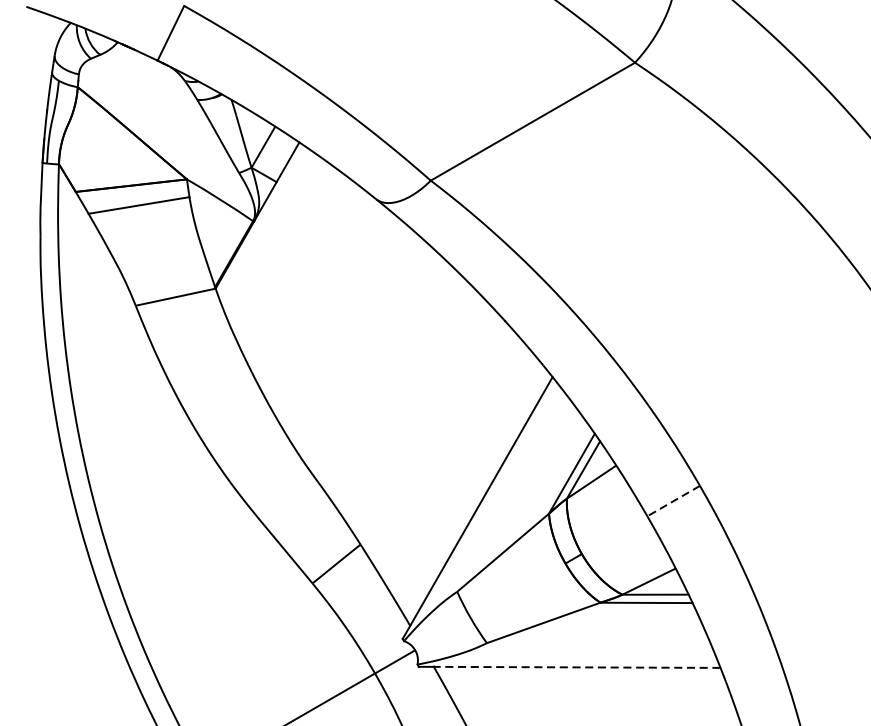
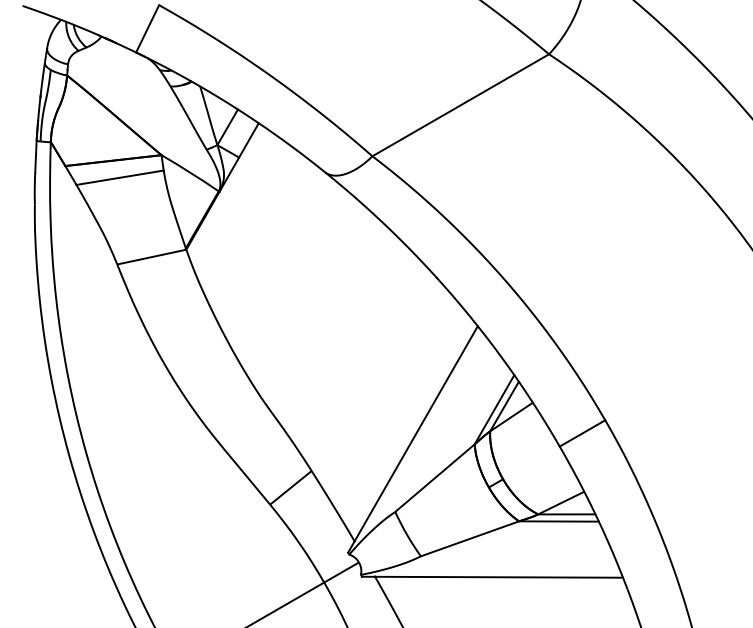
line: (673, 501) -> (582, 433), dashed -> solid
line: (577, 667) -> (499, 577), dashed -> solid

